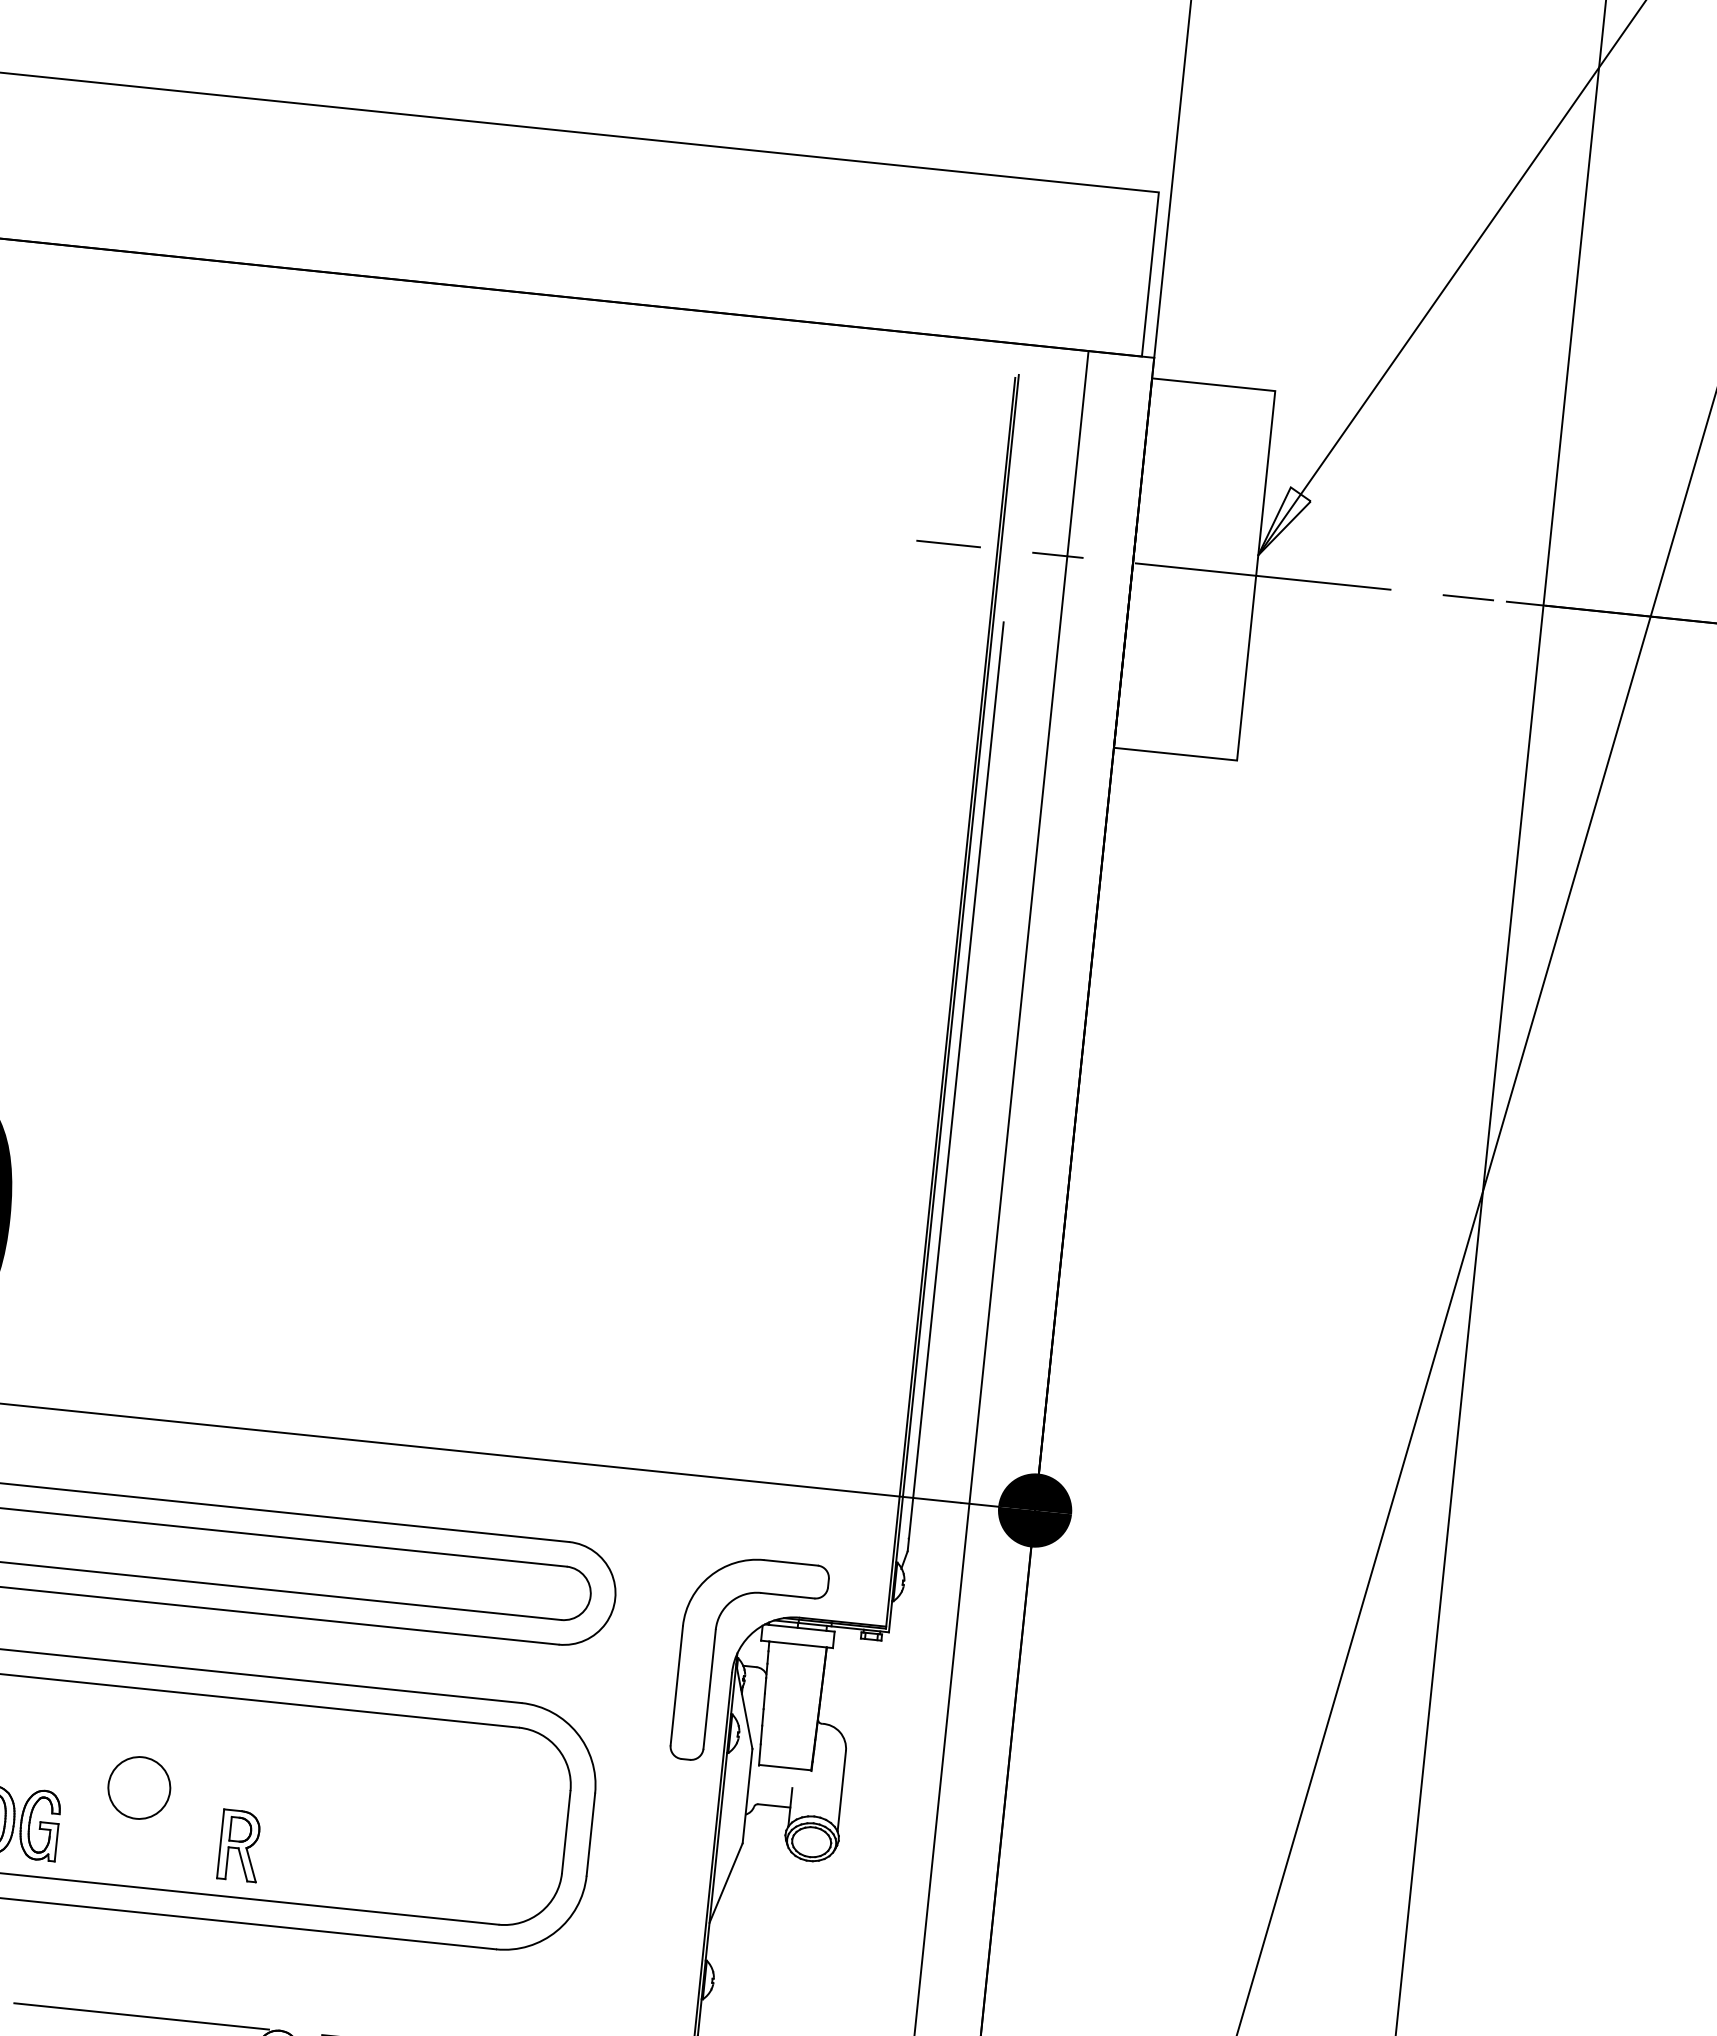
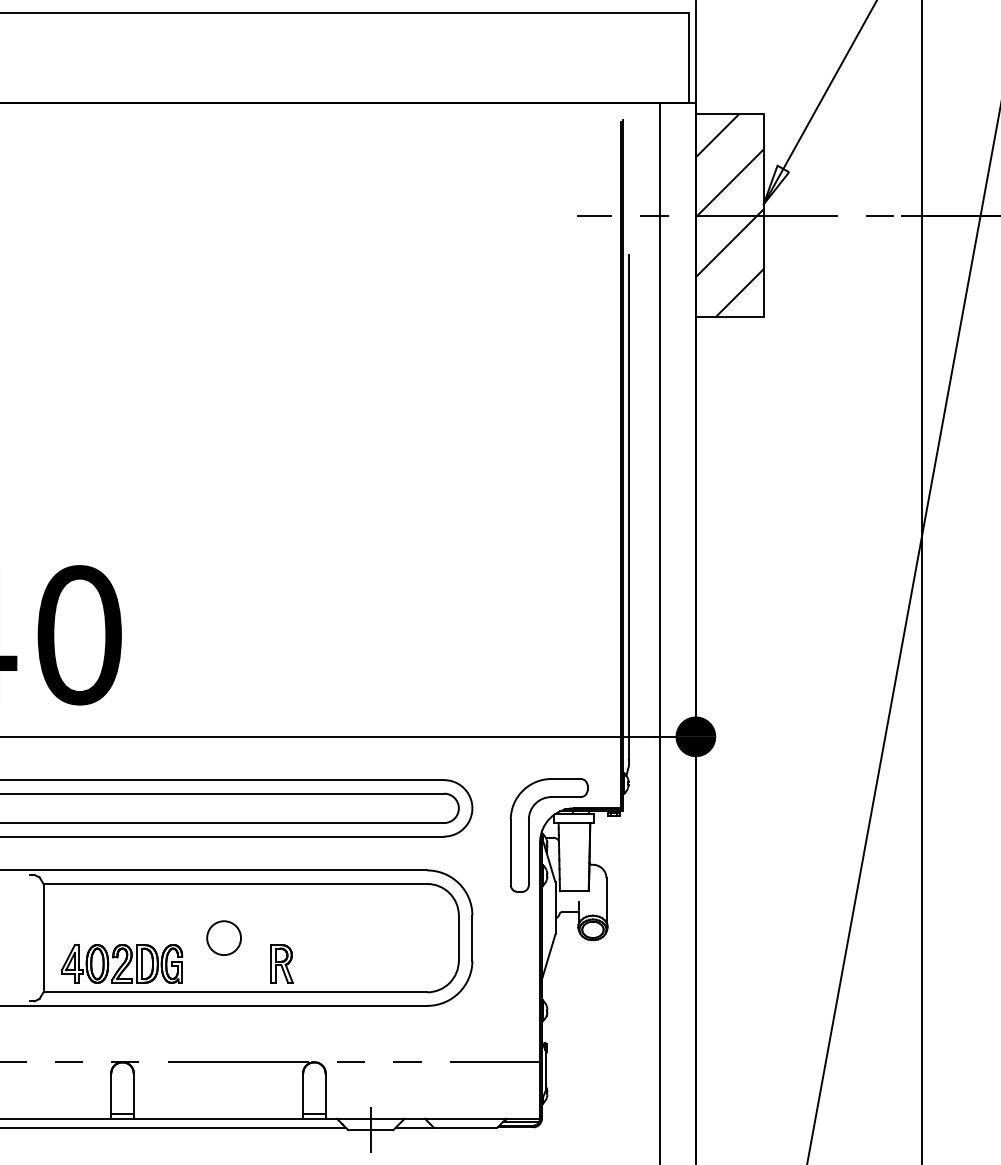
hatch: (1194, 568) -> (729, 215), added

